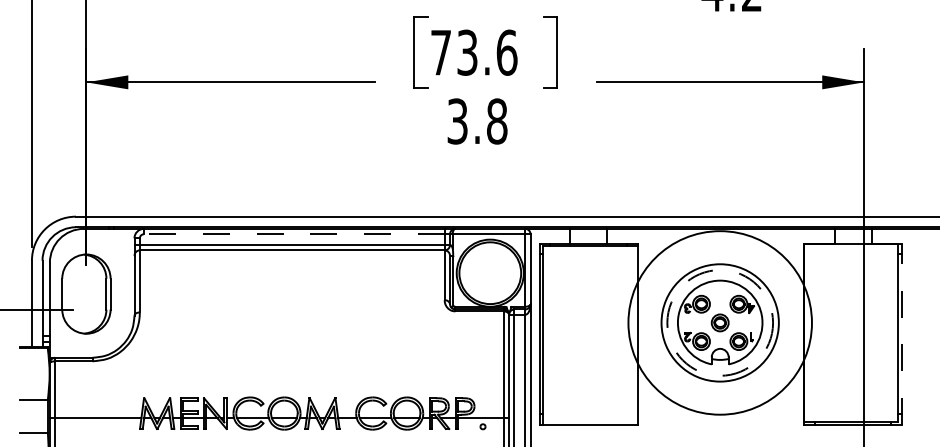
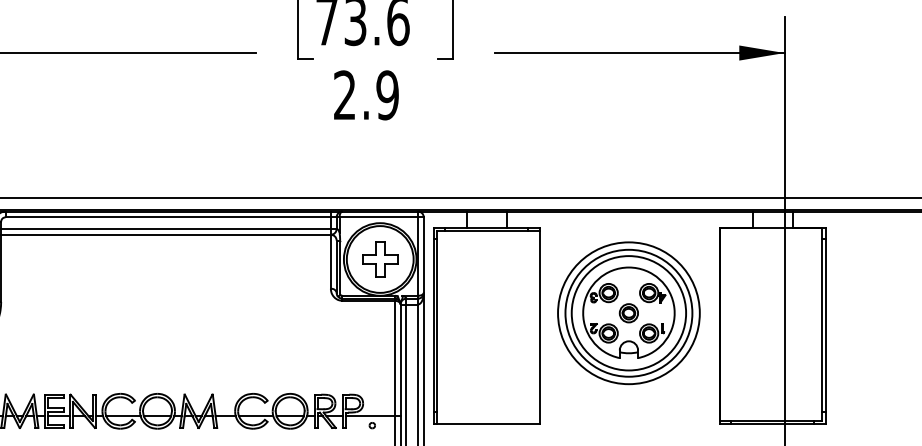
text: (477, 121) -> (366, 95), 3.8 -> 2.9
line: (293, 234) -> (167, 217), dashed -> solid
part: (489, 272) -> (379, 258), added
circle: (719, 322) -> (628, 312), size x0.71
circle: (720, 322) -> (629, 312), dashed -> solid
line: (902, 334) -> (826, 325), dashed -> solid

